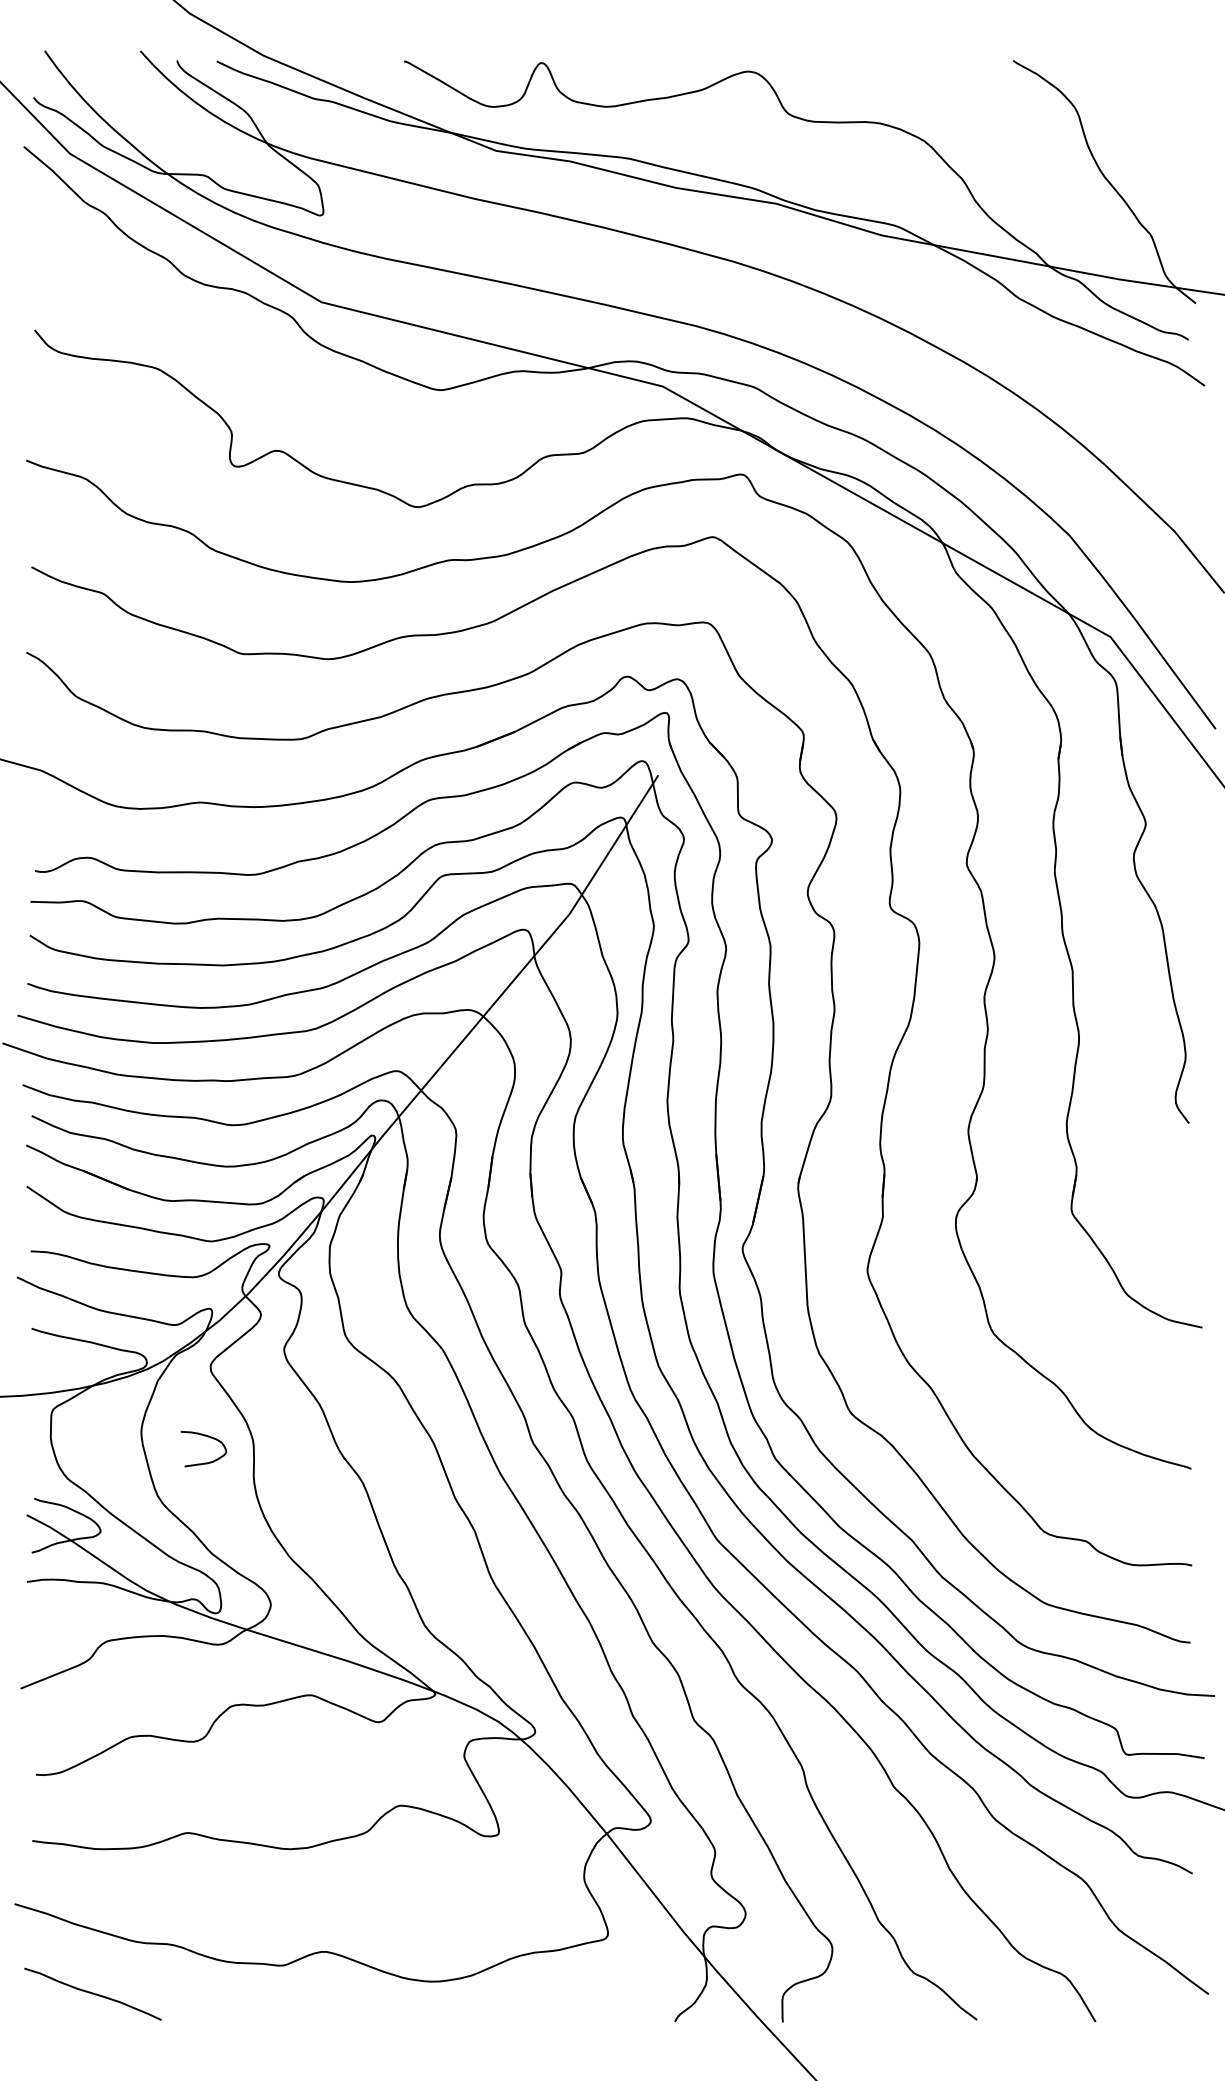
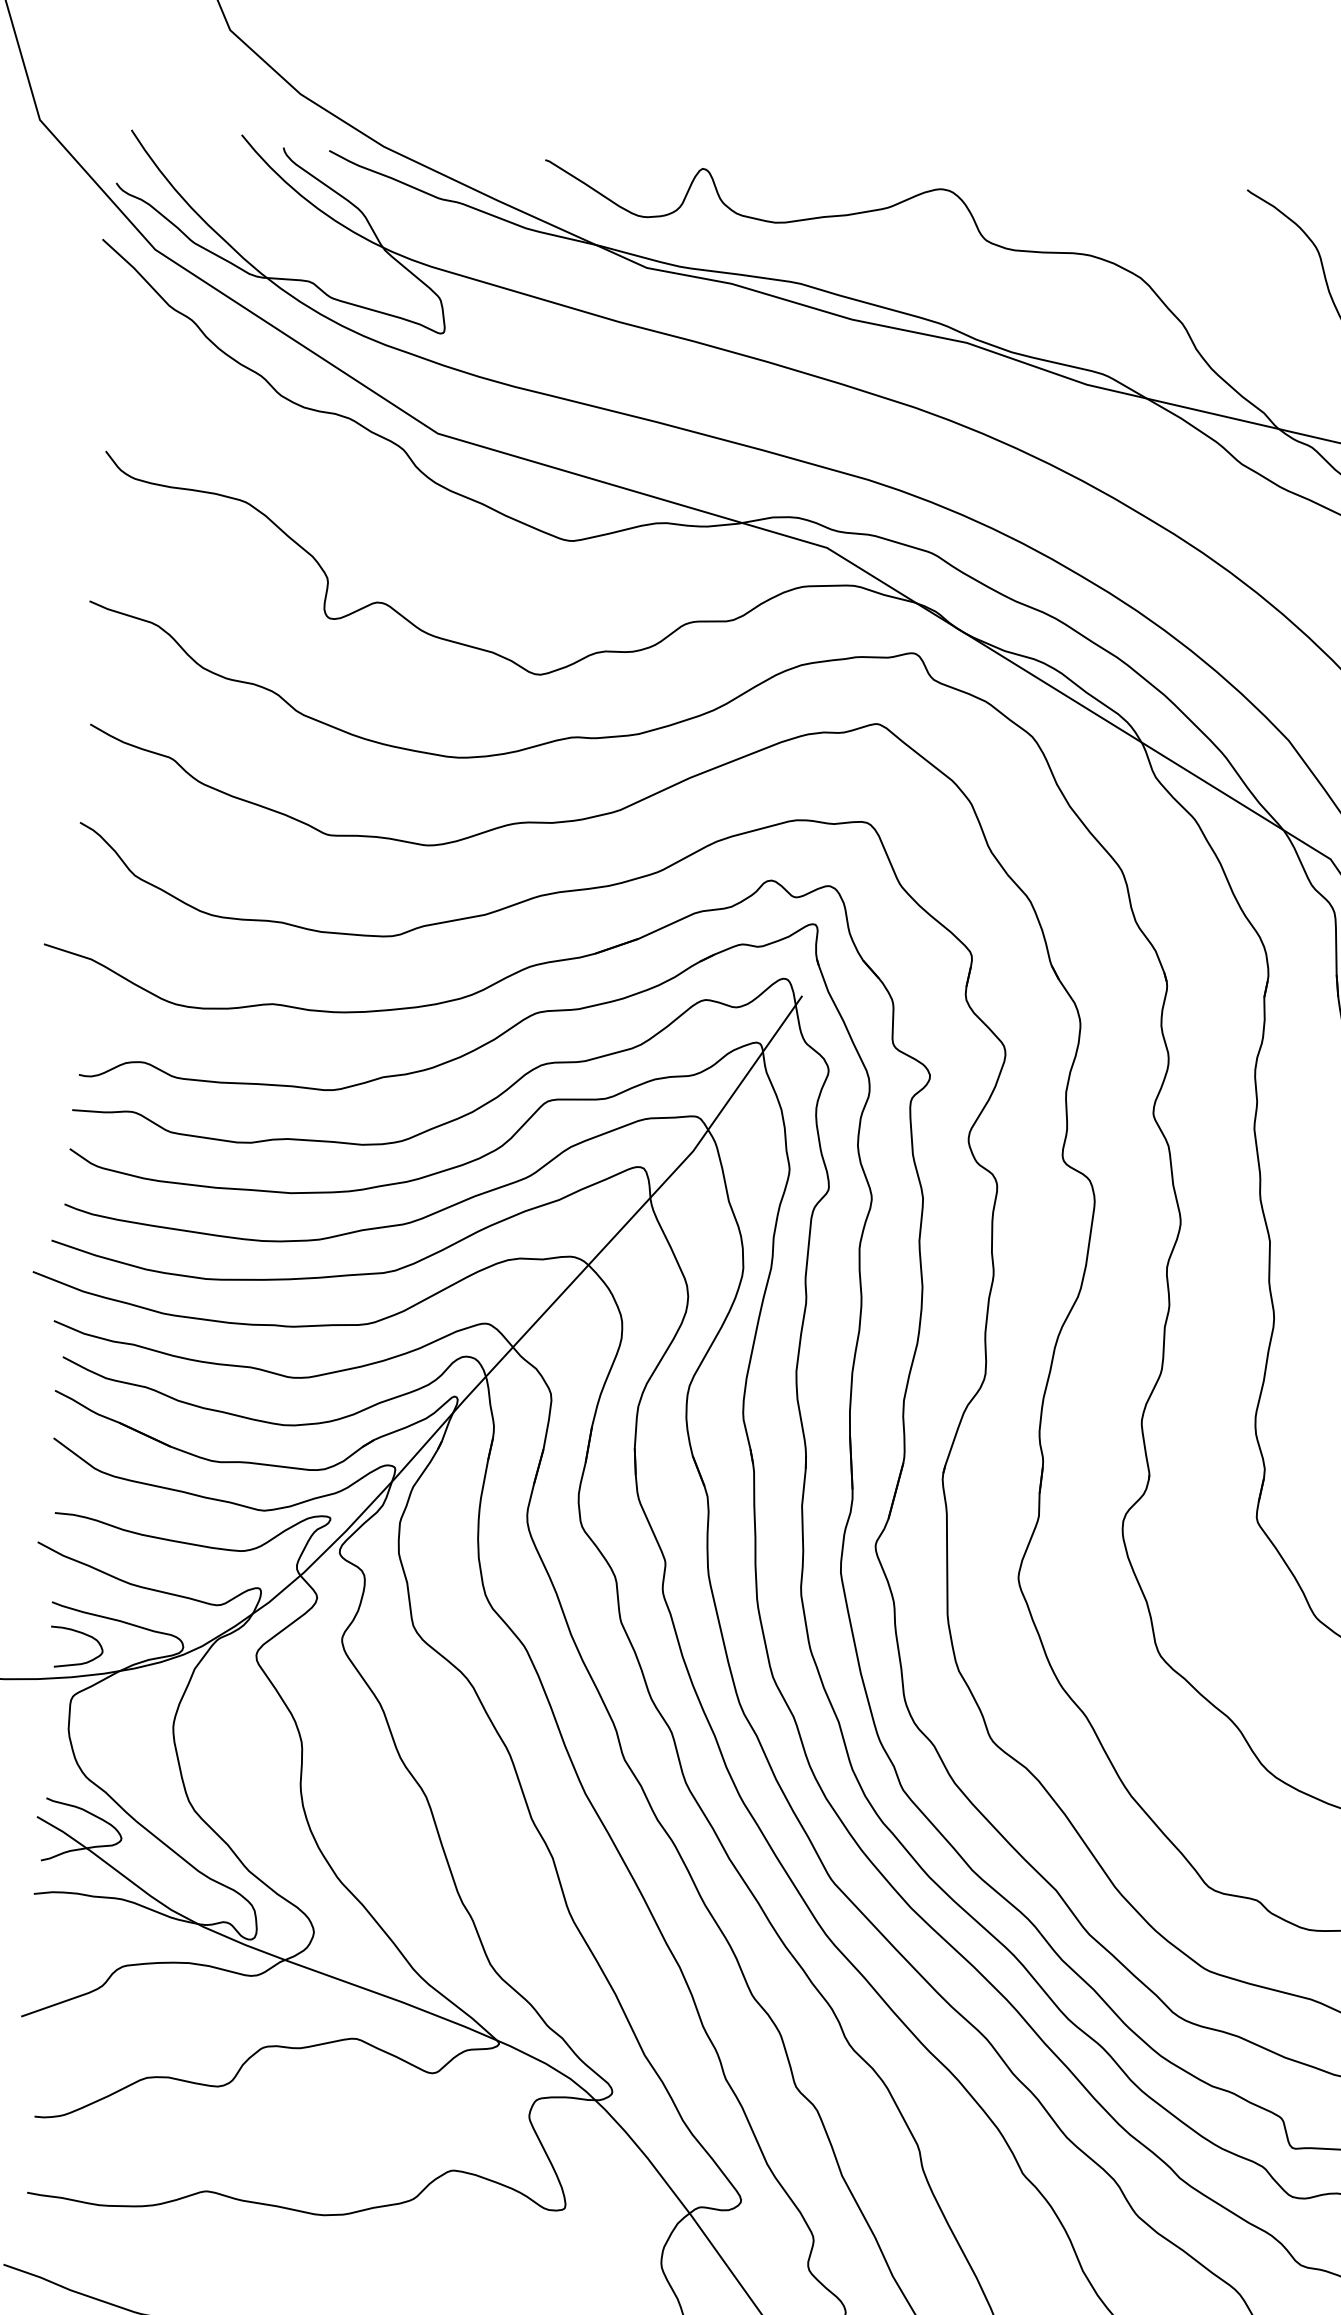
curve: (208, 1437) -> (82, 1634), moved

